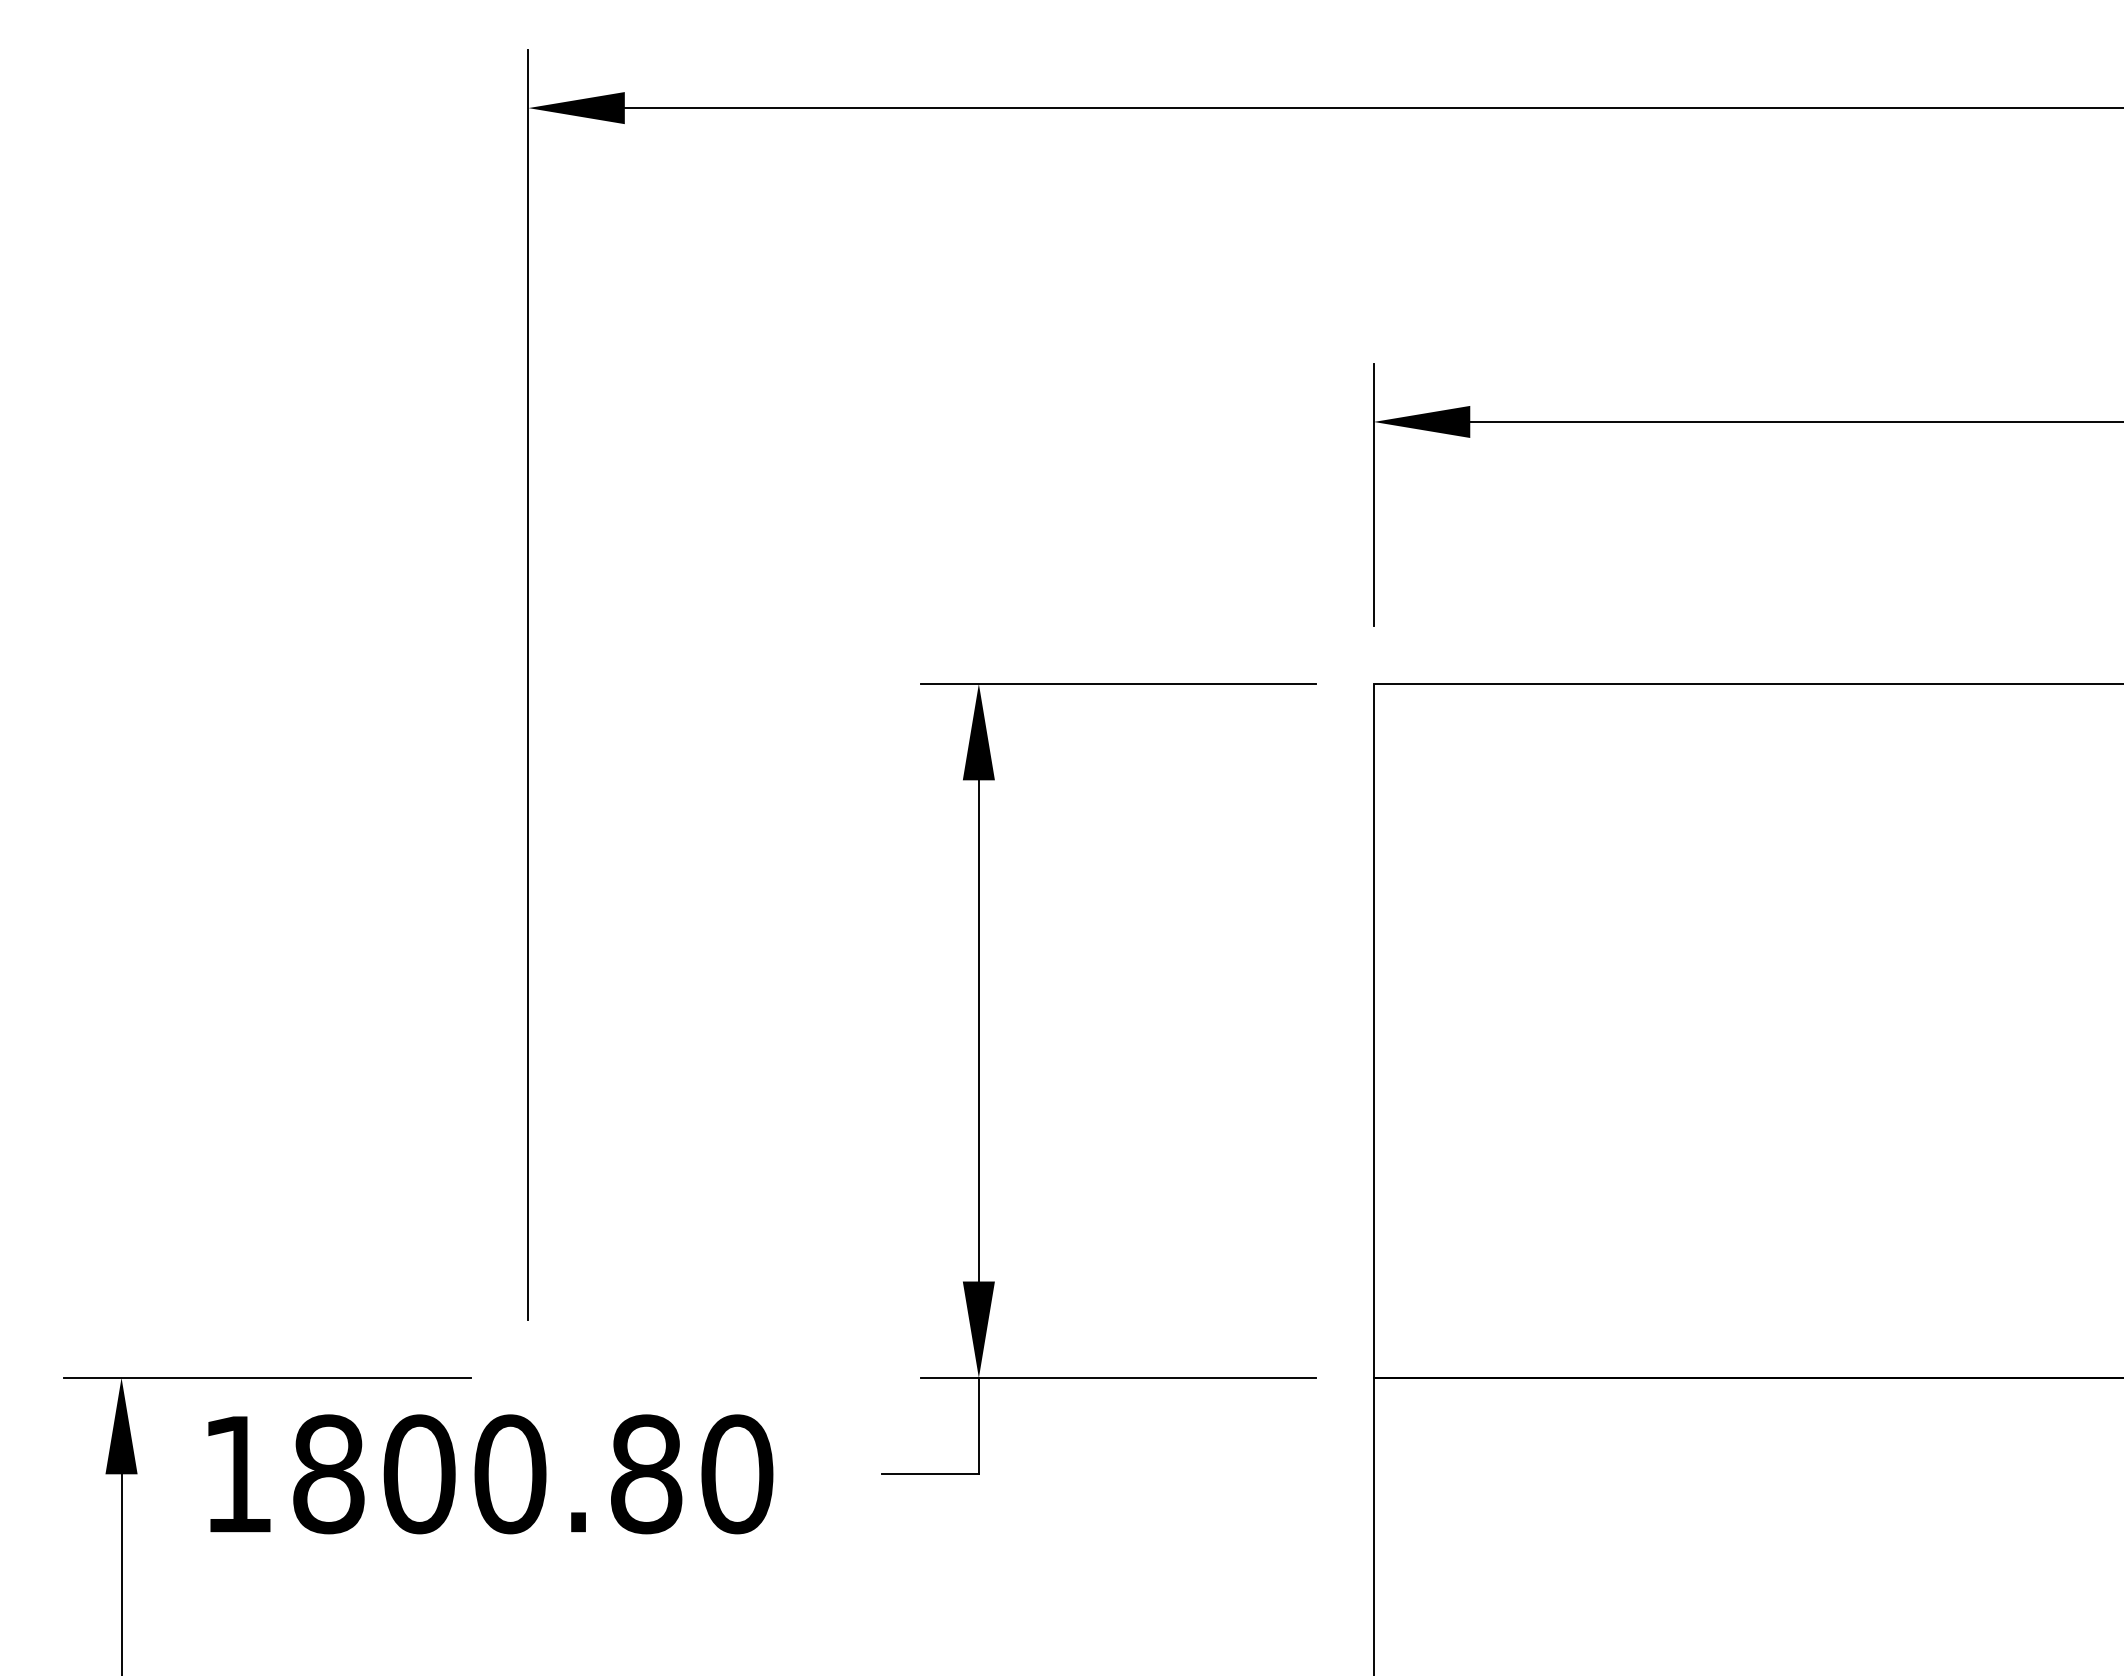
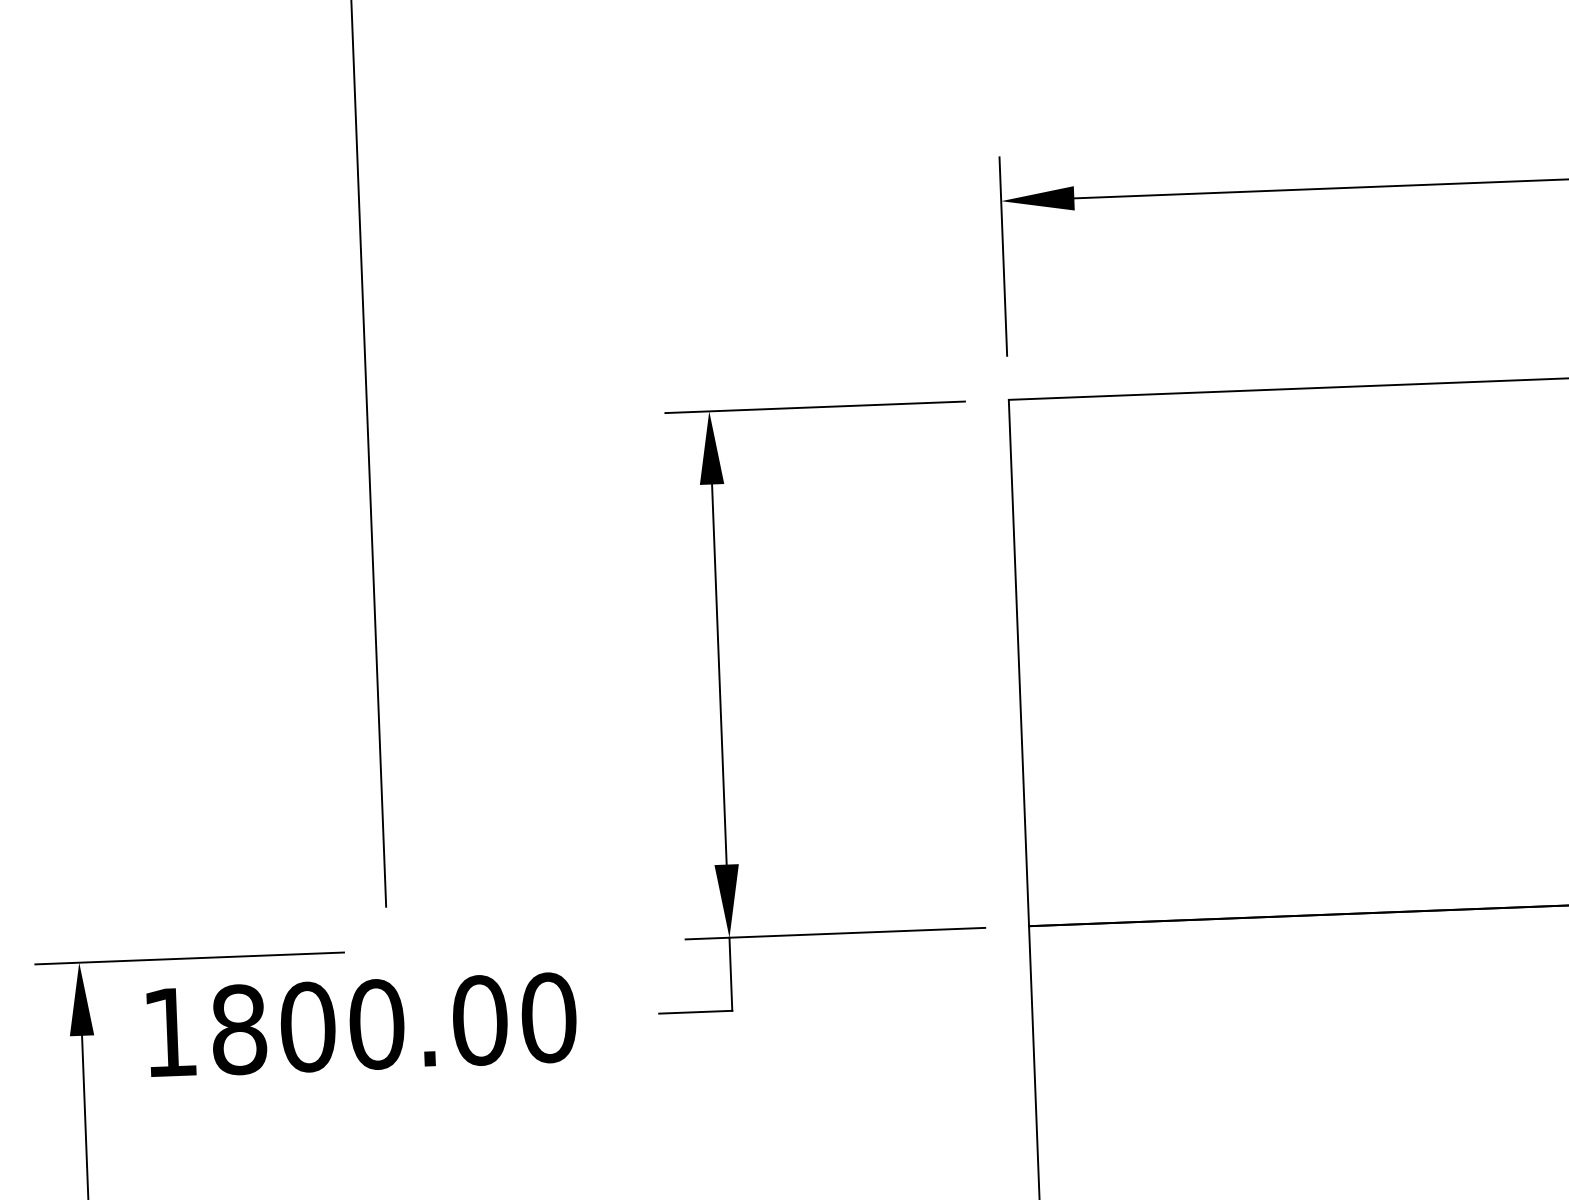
text: (646, 1474) -> (480, 1020), 1800.80 -> 1800.00

